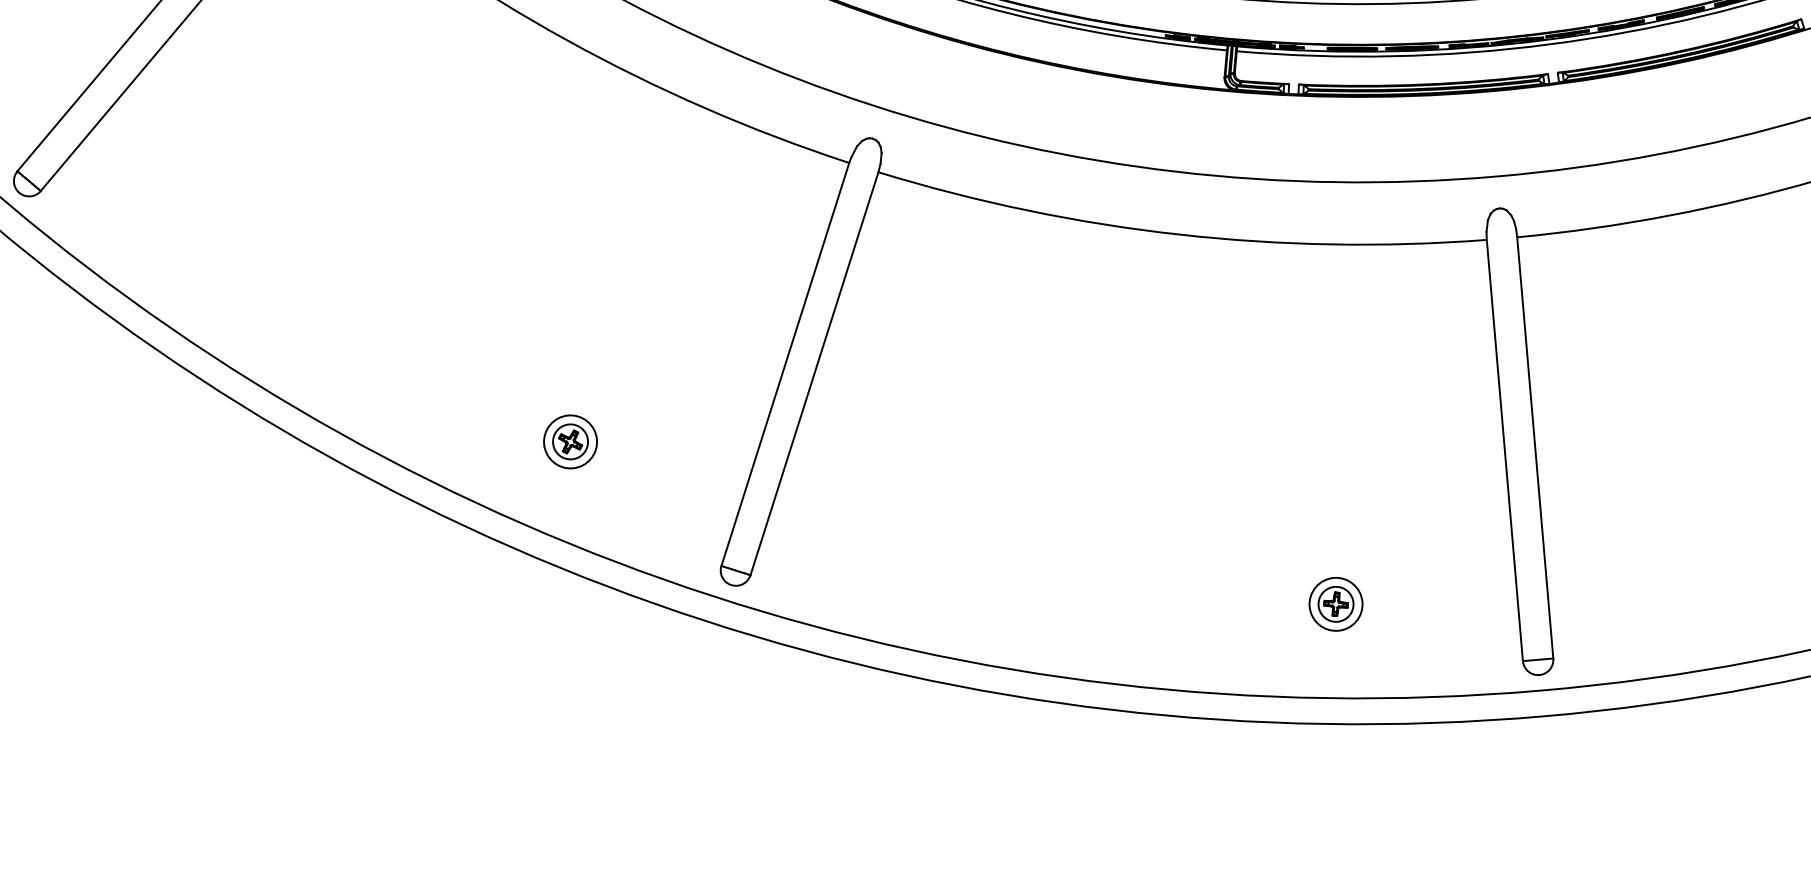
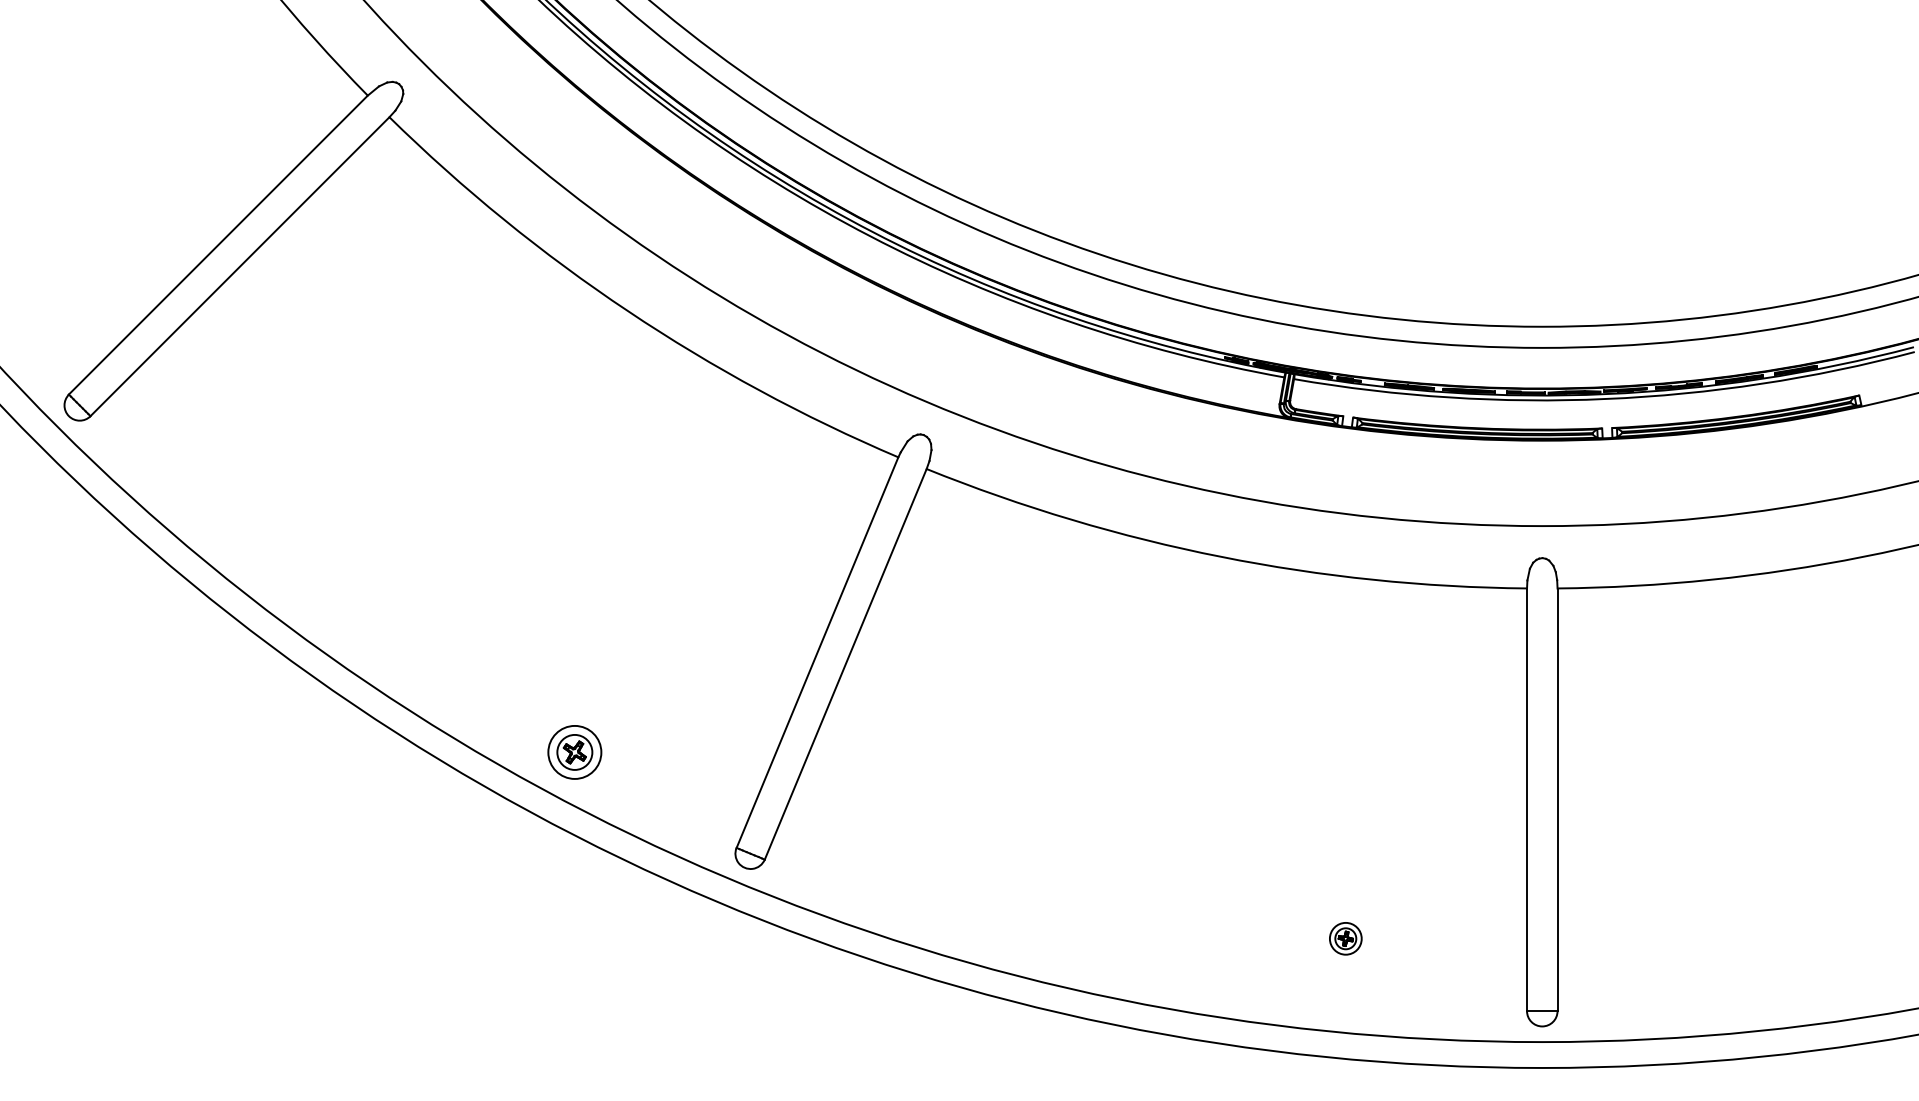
part: (570, 442) -> (574, 752), moved
part: (1335, 604) -> (1345, 938), size x0.6

